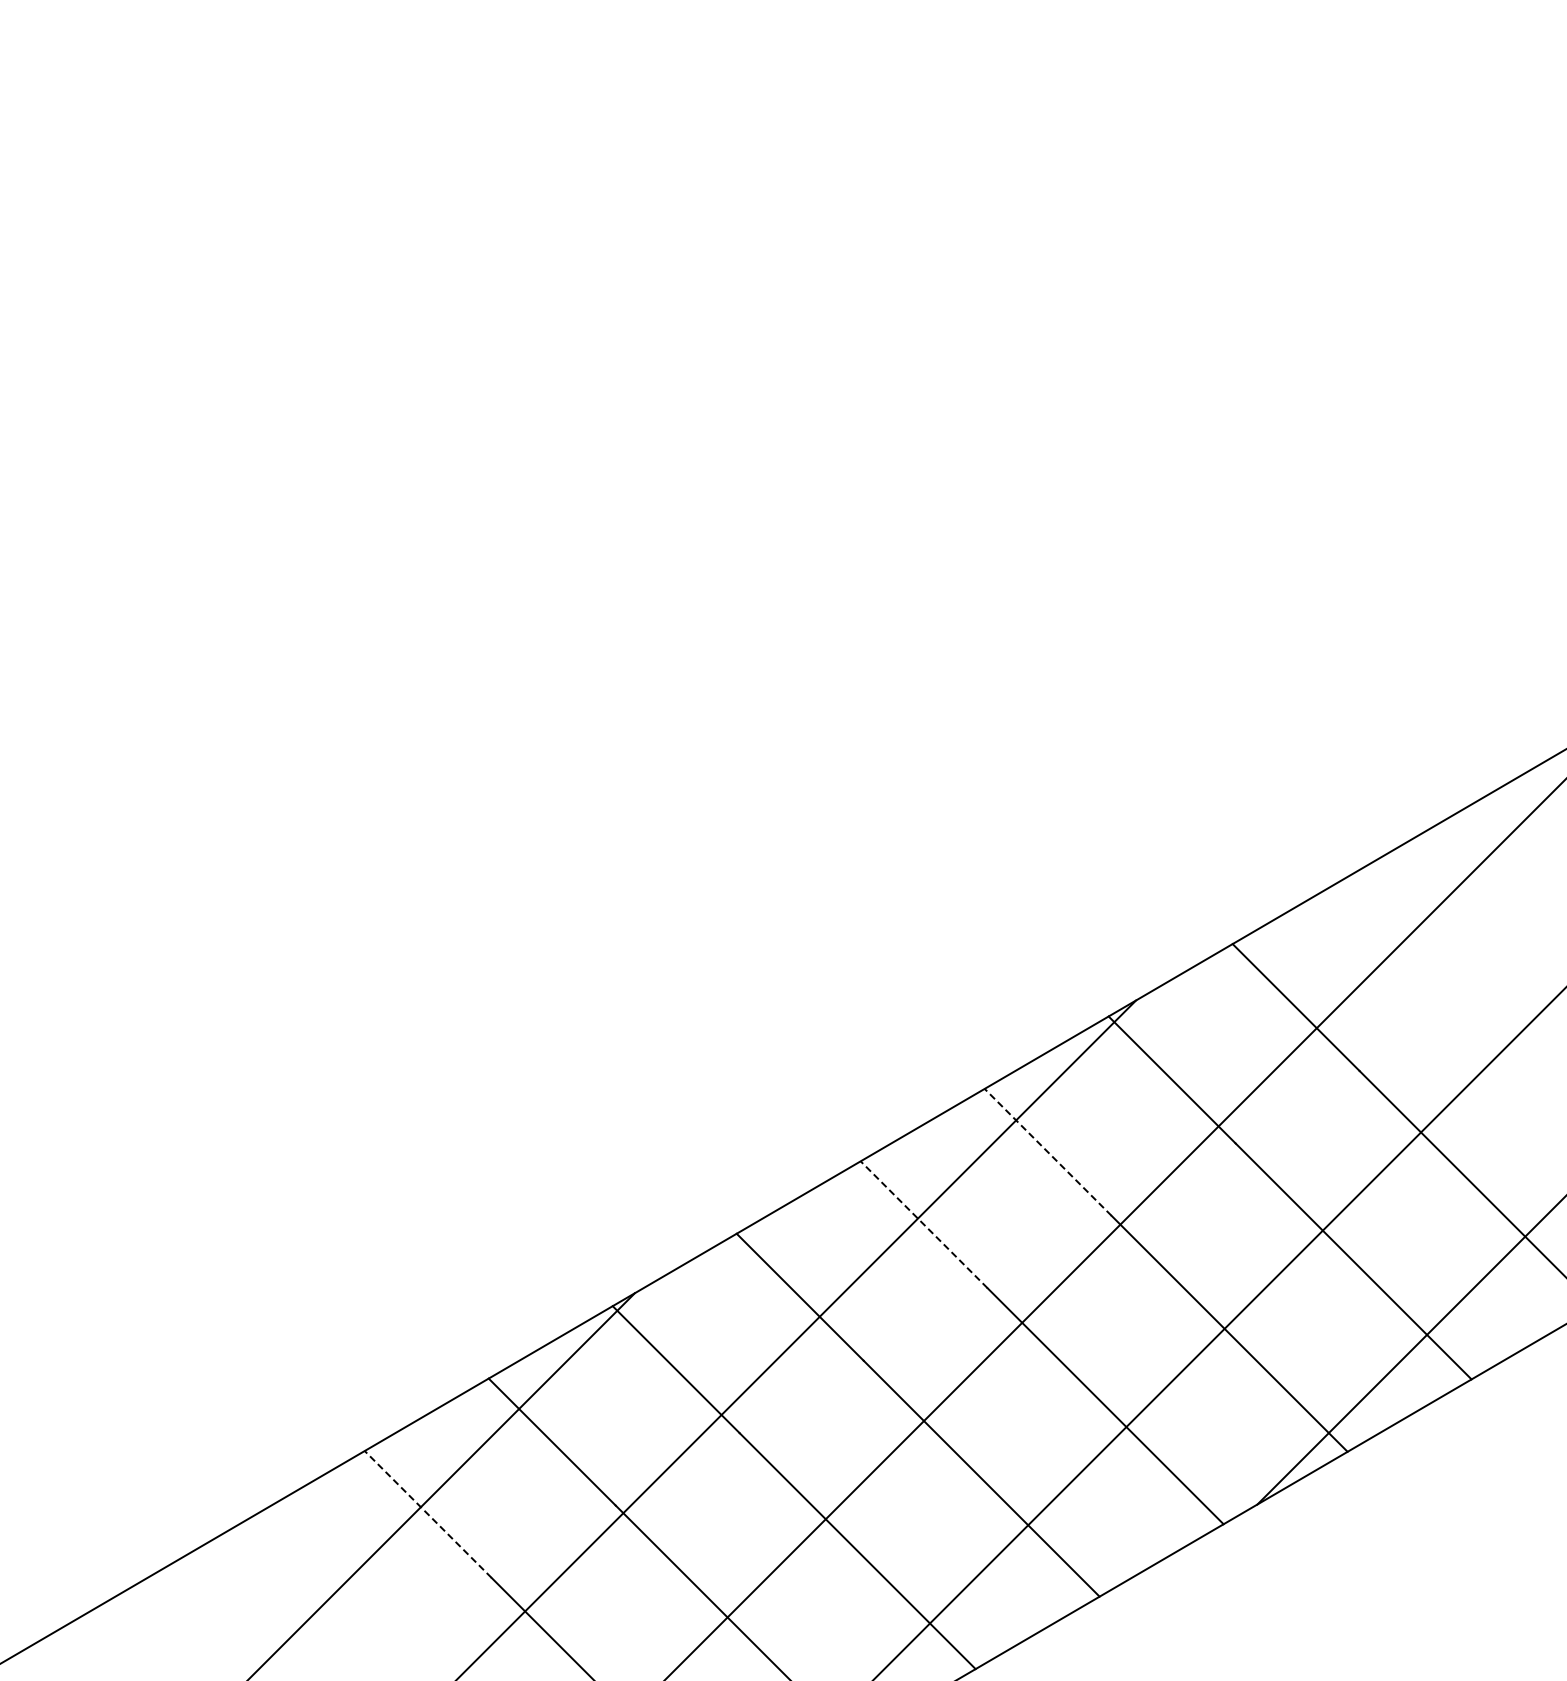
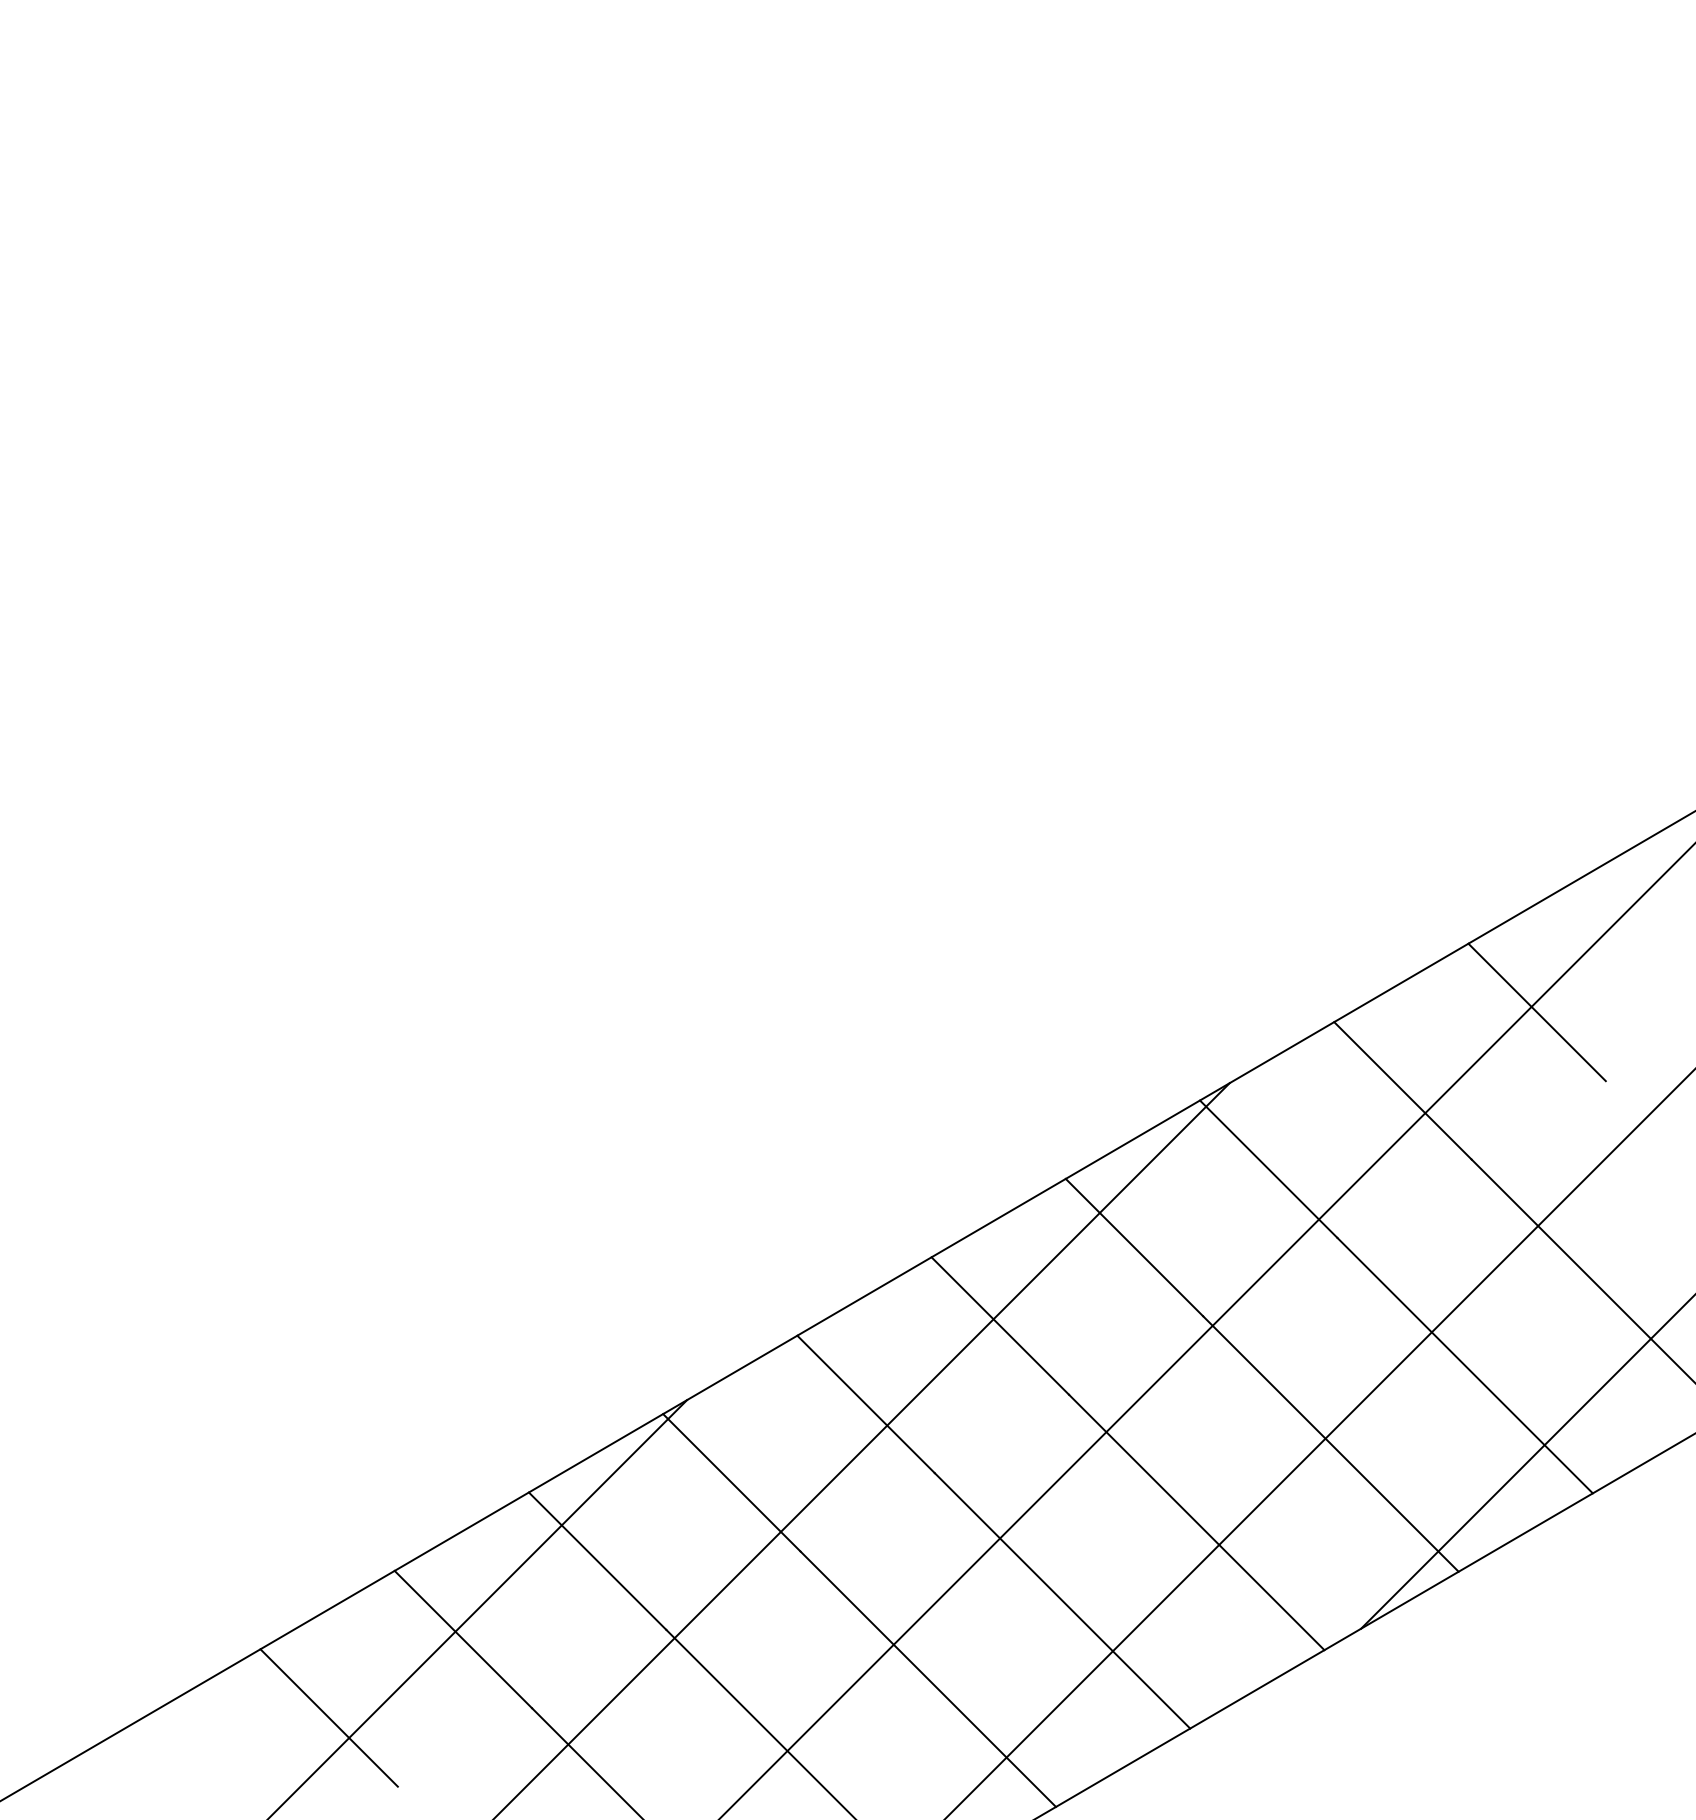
line: (1419, 934) -> (1536, 1011), added
line: (1048, 1152) -> (1134, 1247), dashed -> solid
line: (924, 1224) -> (1000, 1325), dashed -> solid
line: (428, 1514) -> (463, 1639), dashed -> solid
line: (303, 1586) -> (328, 1717), added

